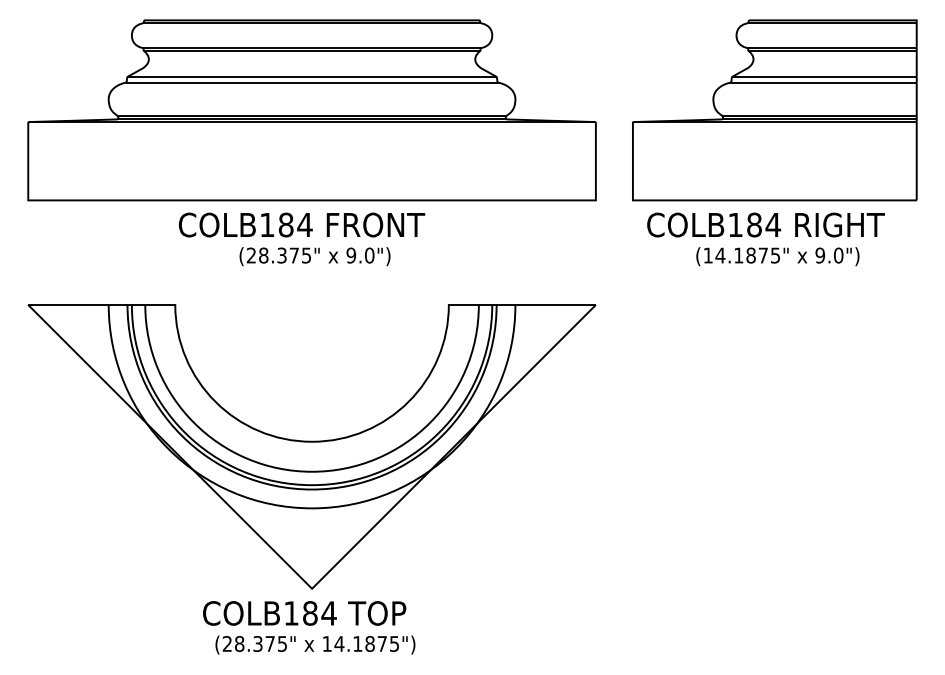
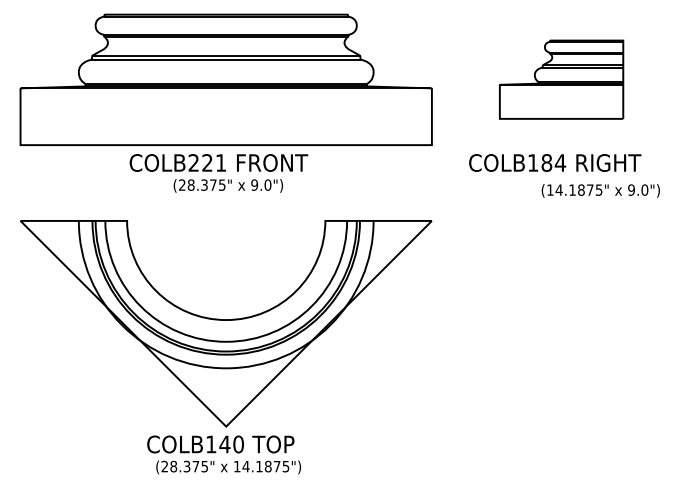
part: (774, 109) -> (561, 79), size x0.6
text: (286, 224) -> (207, 162), COLB184 -> COLB221
text: (777, 256) -> (600, 190), moved
text: (319, 613) -> (231, 444), COLB184 -> COLB140

